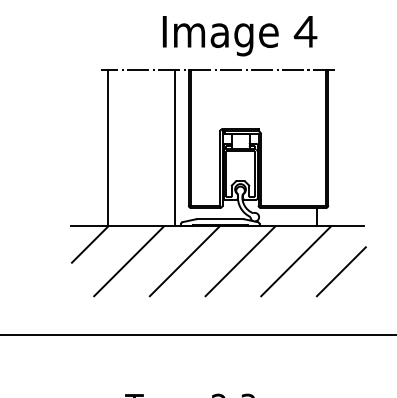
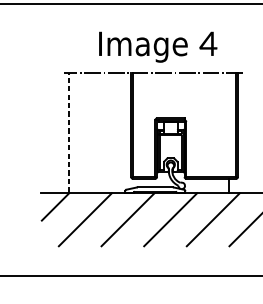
text: (239, 36) -> (157, 47), moved
line: (107, 147) -> (68, 132), solid -> dashed
line: (175, 147) -> (121, 132), removed

